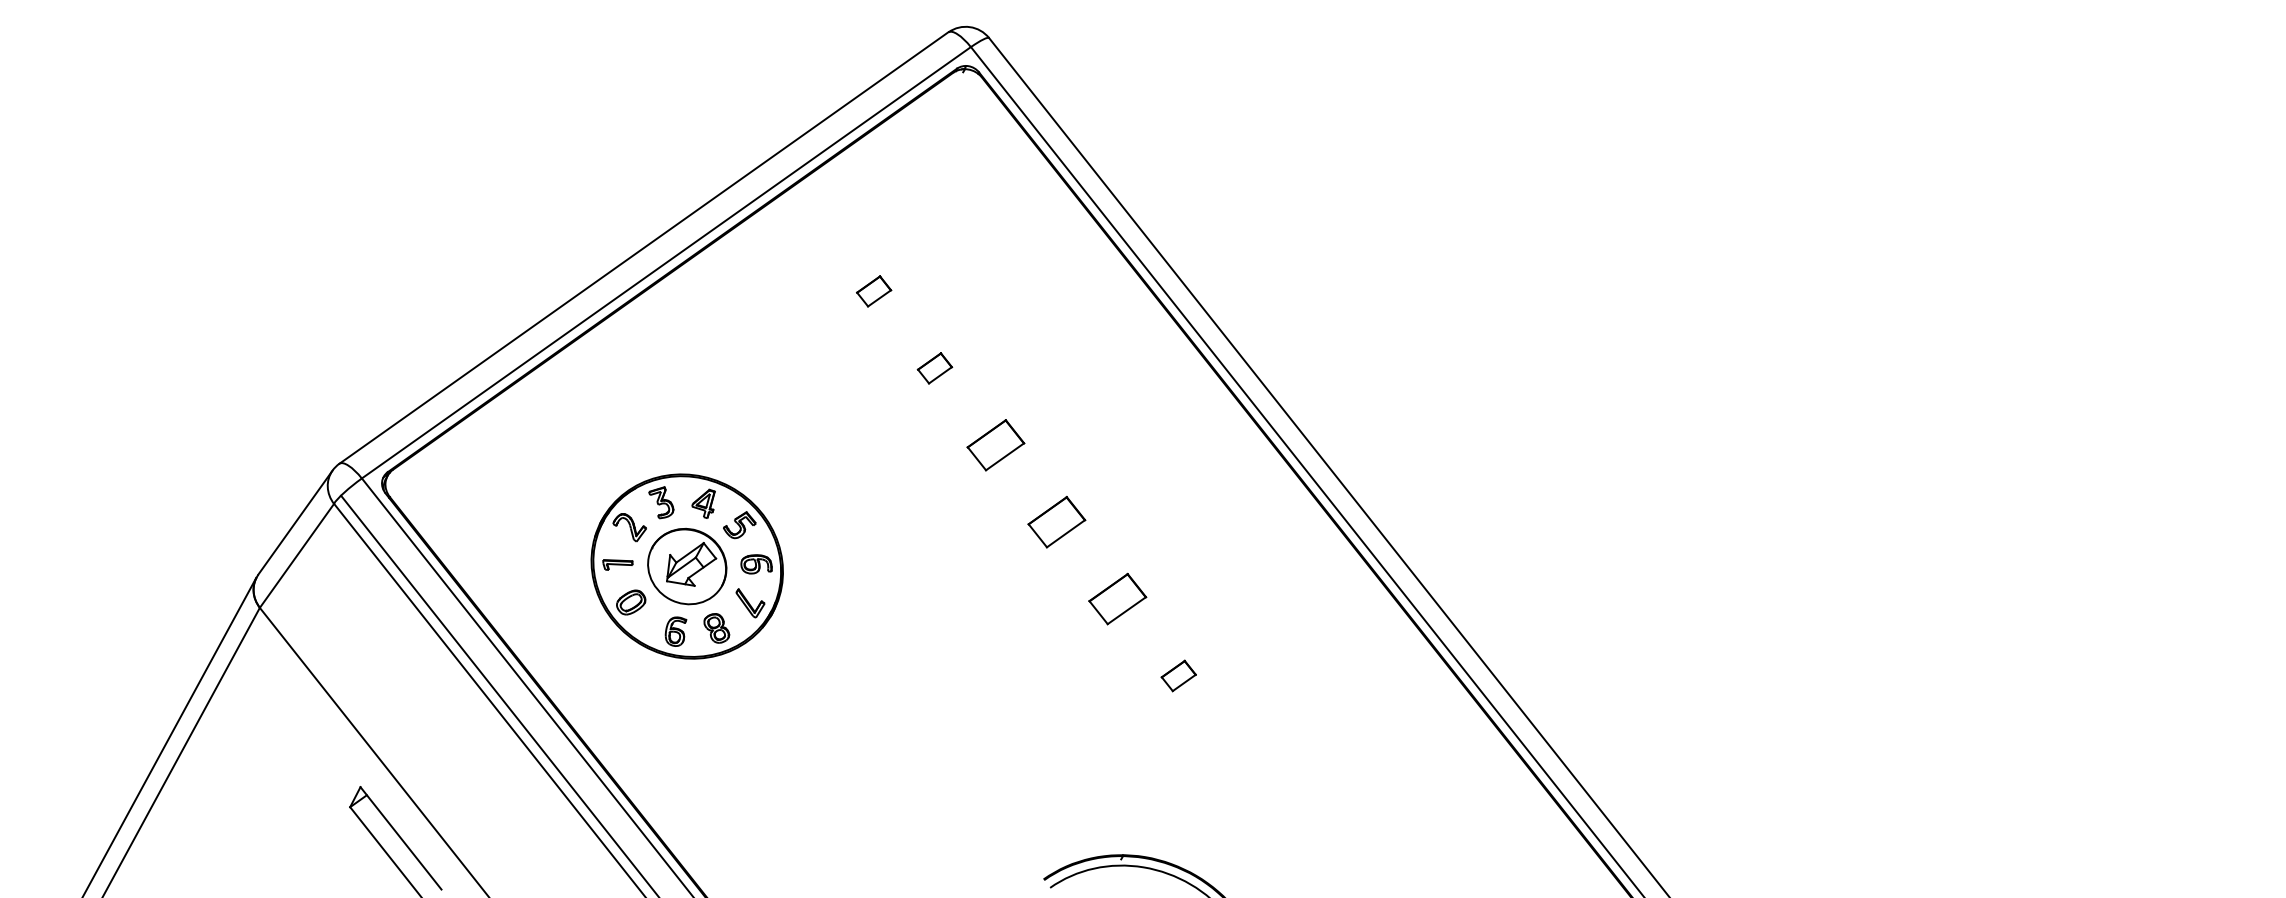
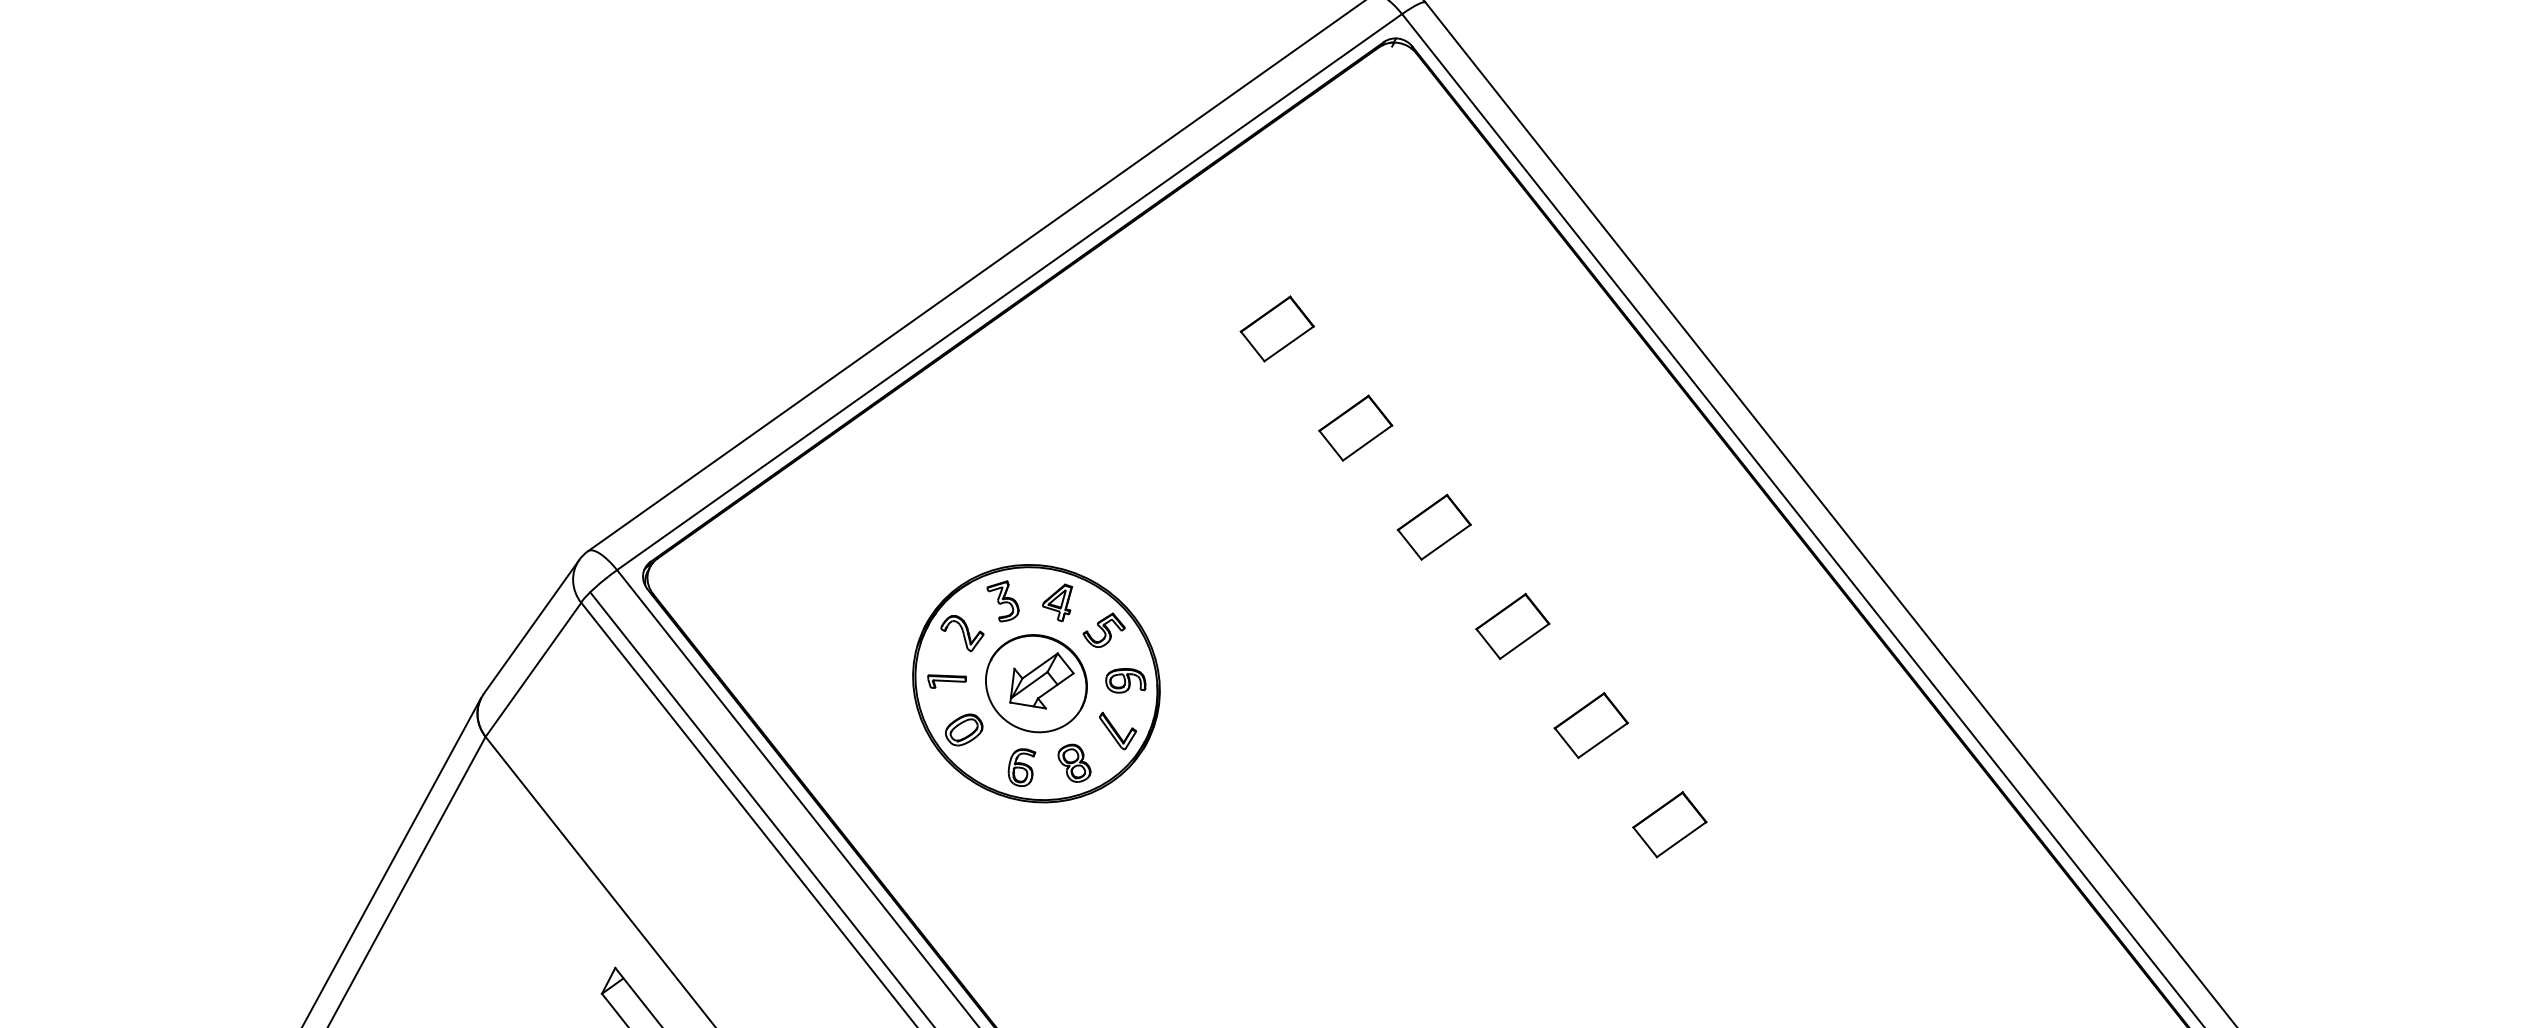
part: (873, 291) -> (1276, 329), size x1.67
part: (934, 368) -> (1355, 428), size x1.67
part: (1178, 675) -> (1669, 824), size x1.67

